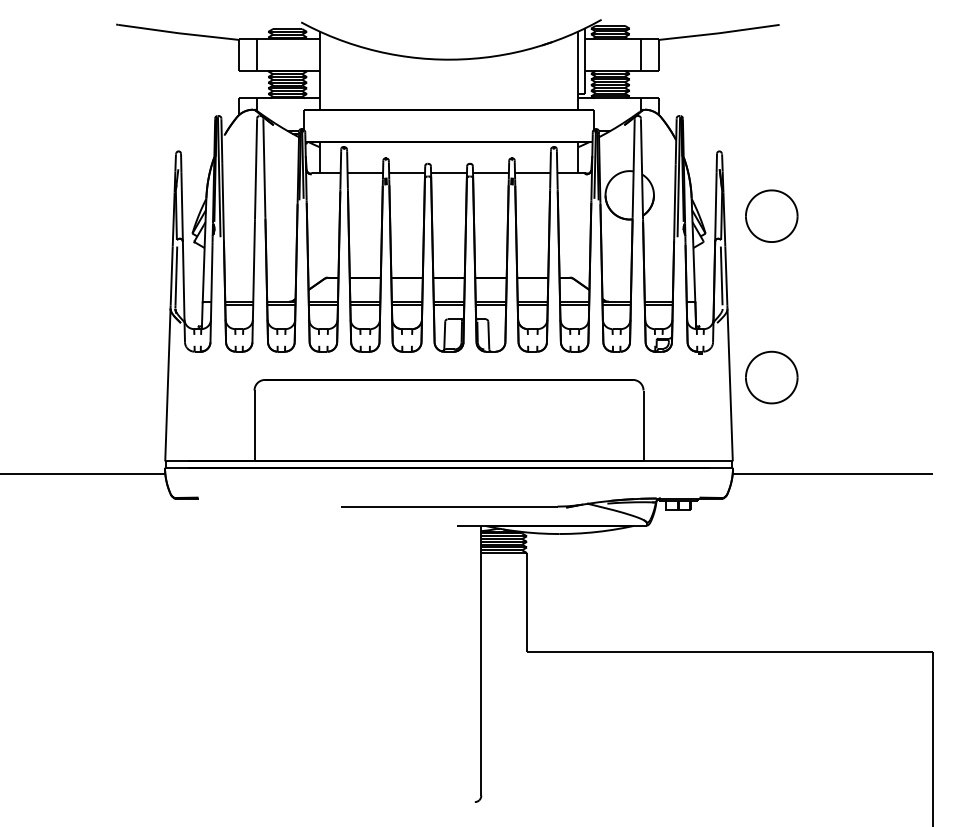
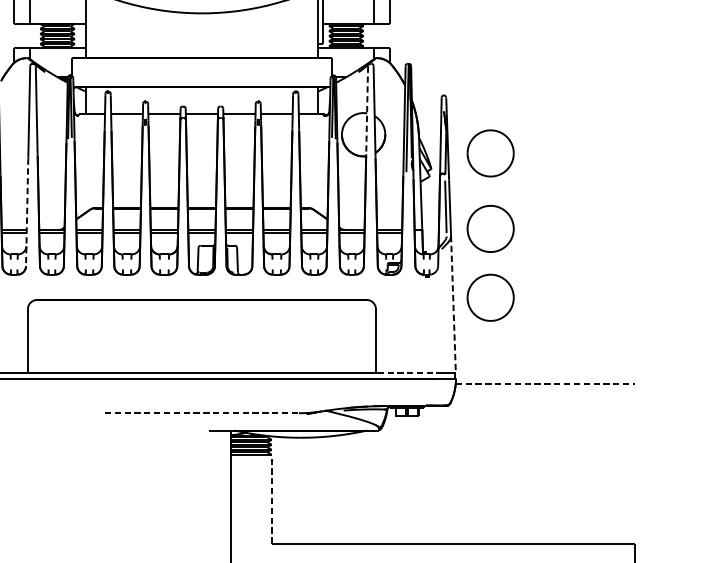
line: (633, 168) -> (366, 110), solid -> dashed
line: (253, 282) -> (26, 212), solid -> dashed
part: (771, 300) -> (490, 228), added
line: (730, 384) -> (453, 304), solid -> dashed
line: (678, 461) -> (407, 372), solid -> dashed
line: (833, 474) -> (545, 384), solid -> dashed
line: (449, 506) -> (202, 413), solid -> dashed
line: (526, 602) -> (271, 499), solid -> dashed

